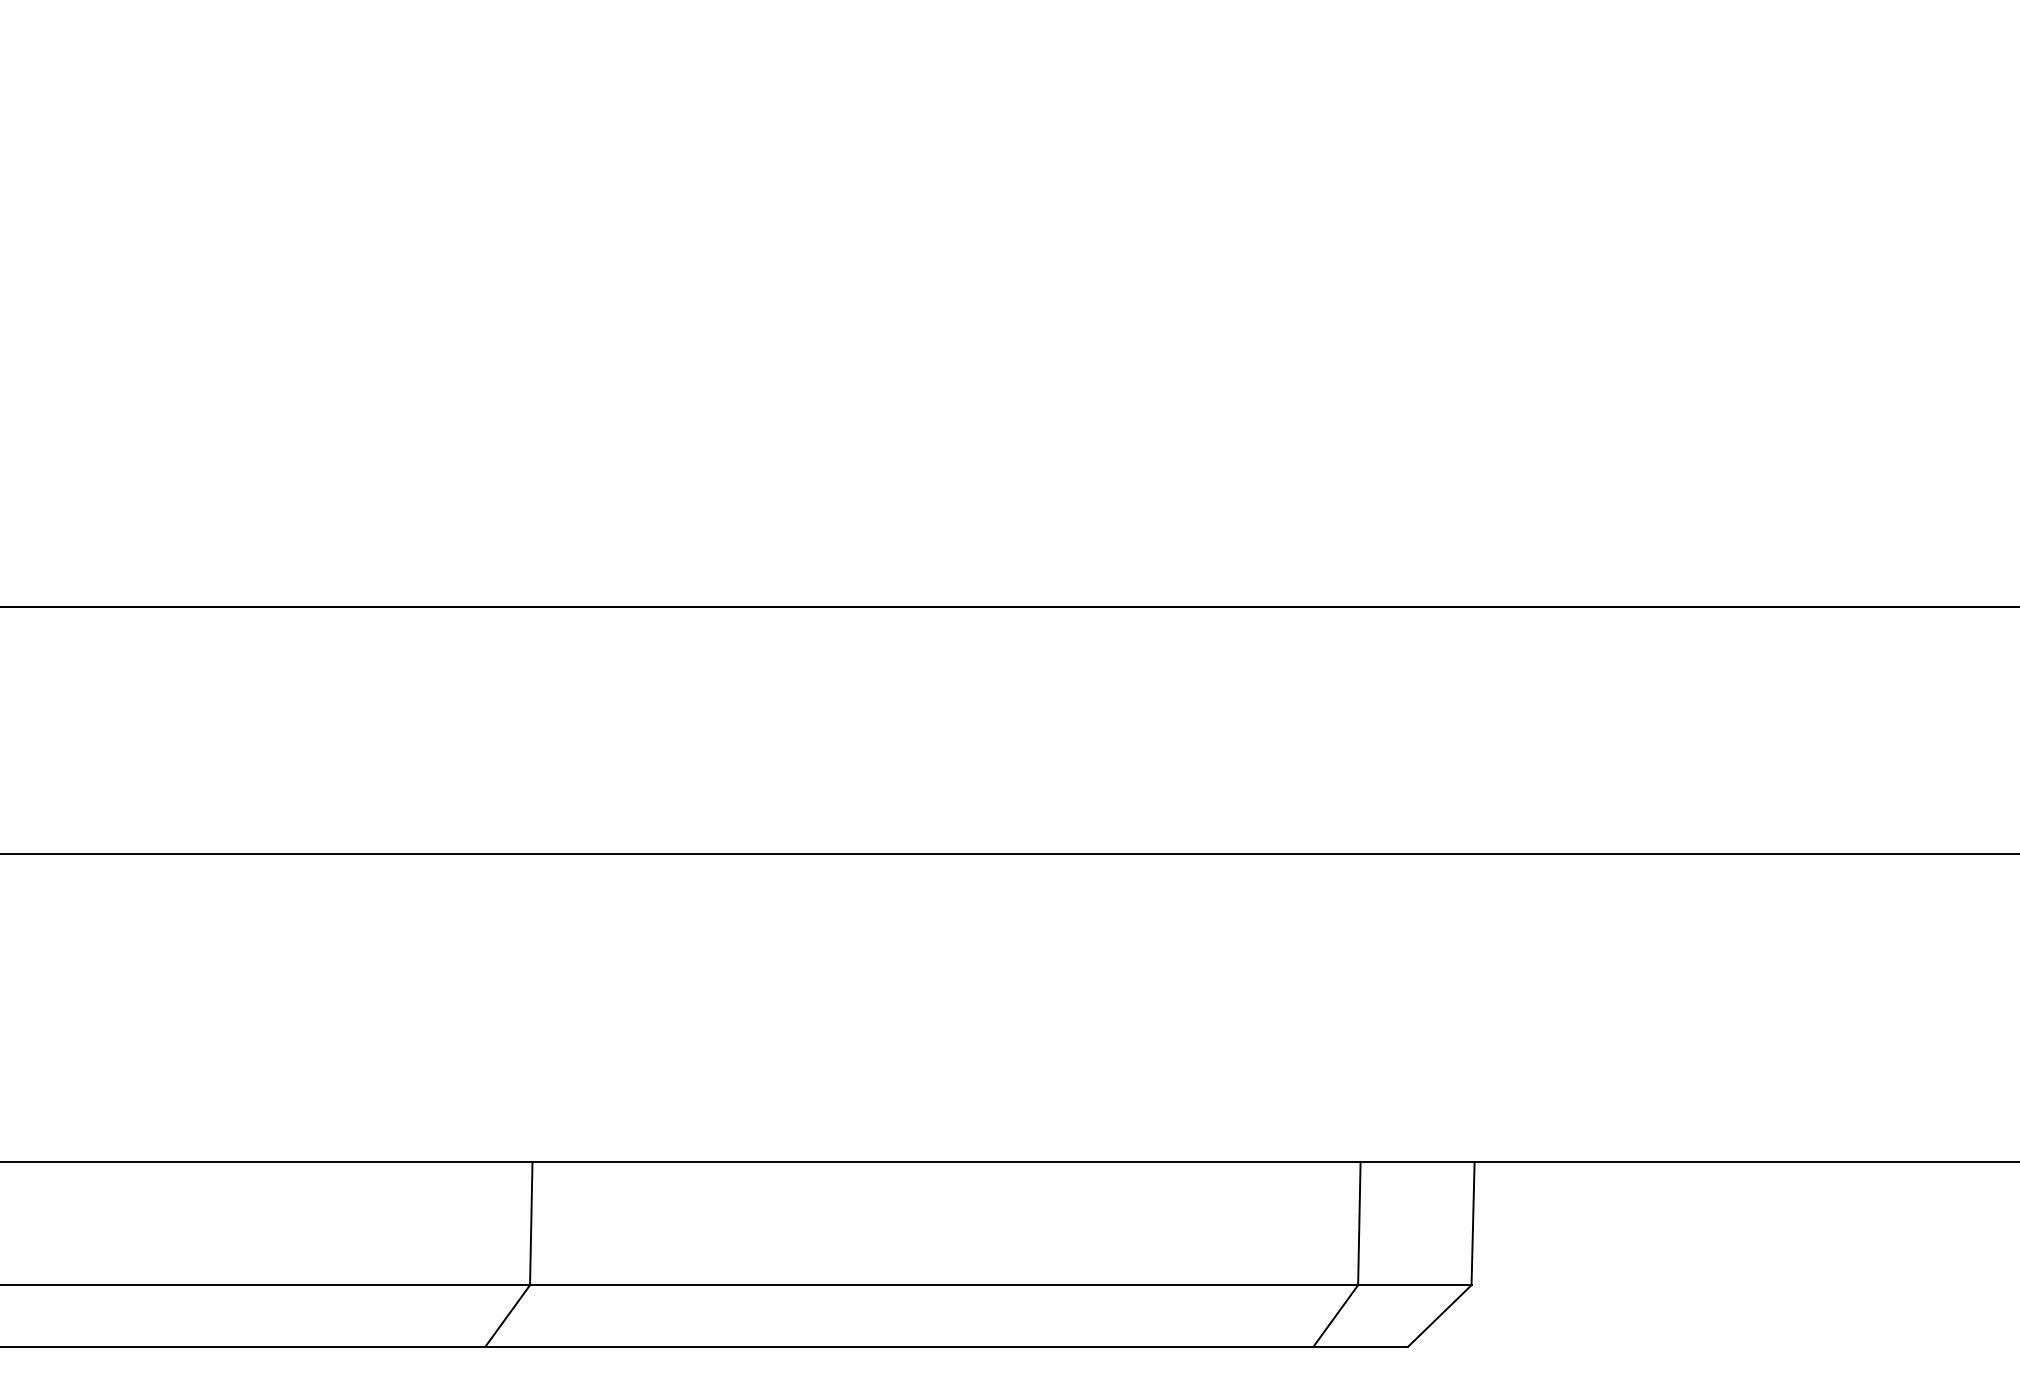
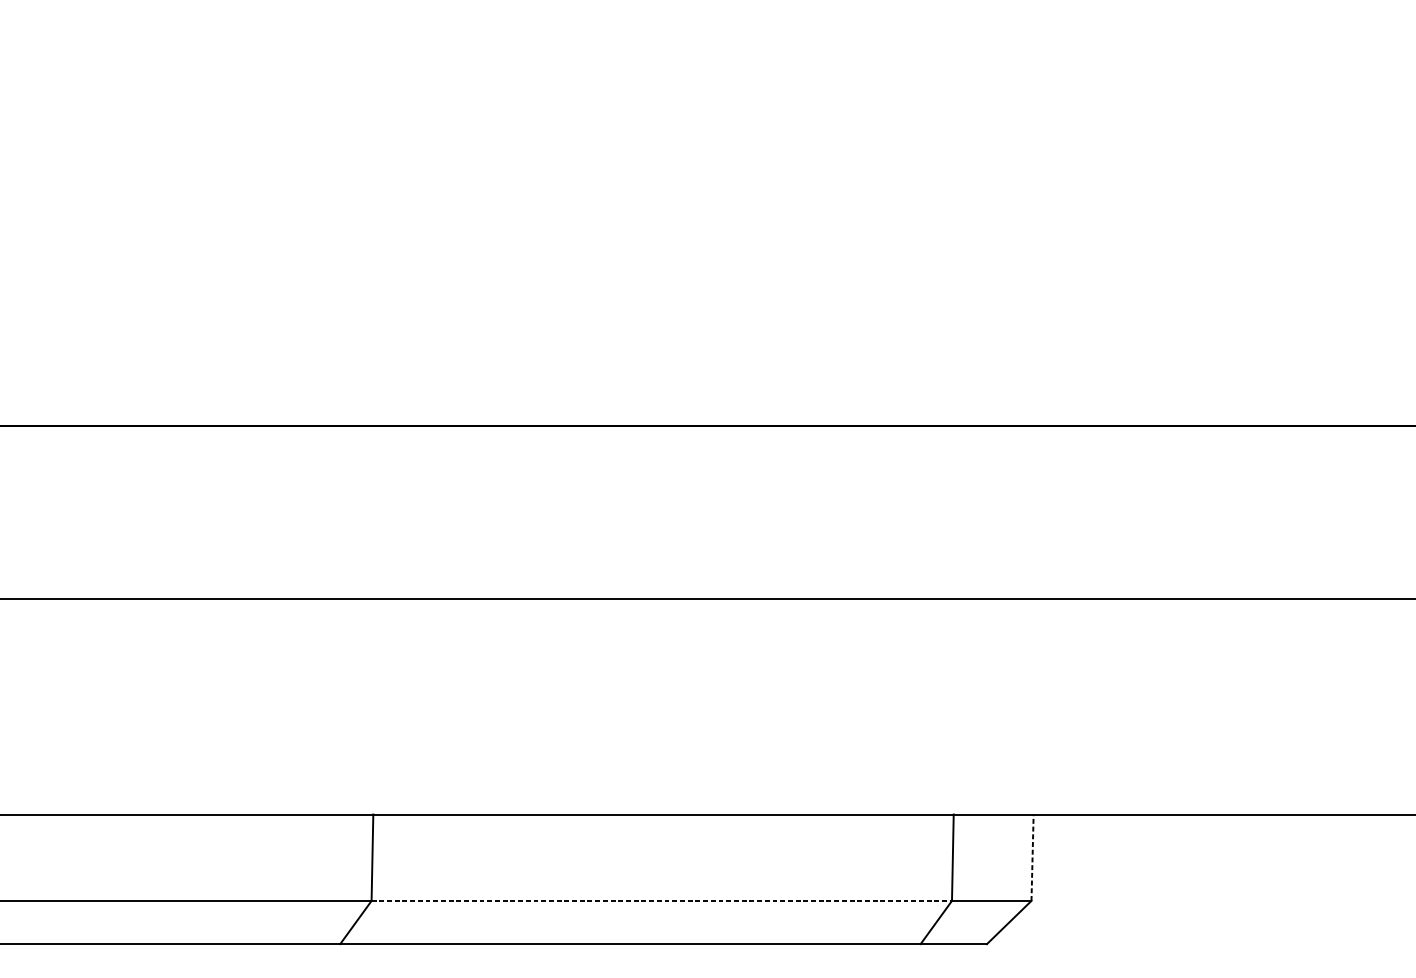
line: (1473, 1223) -> (1032, 857), solid -> dashed
line: (944, 1285) -> (662, 901), solid -> dashed

